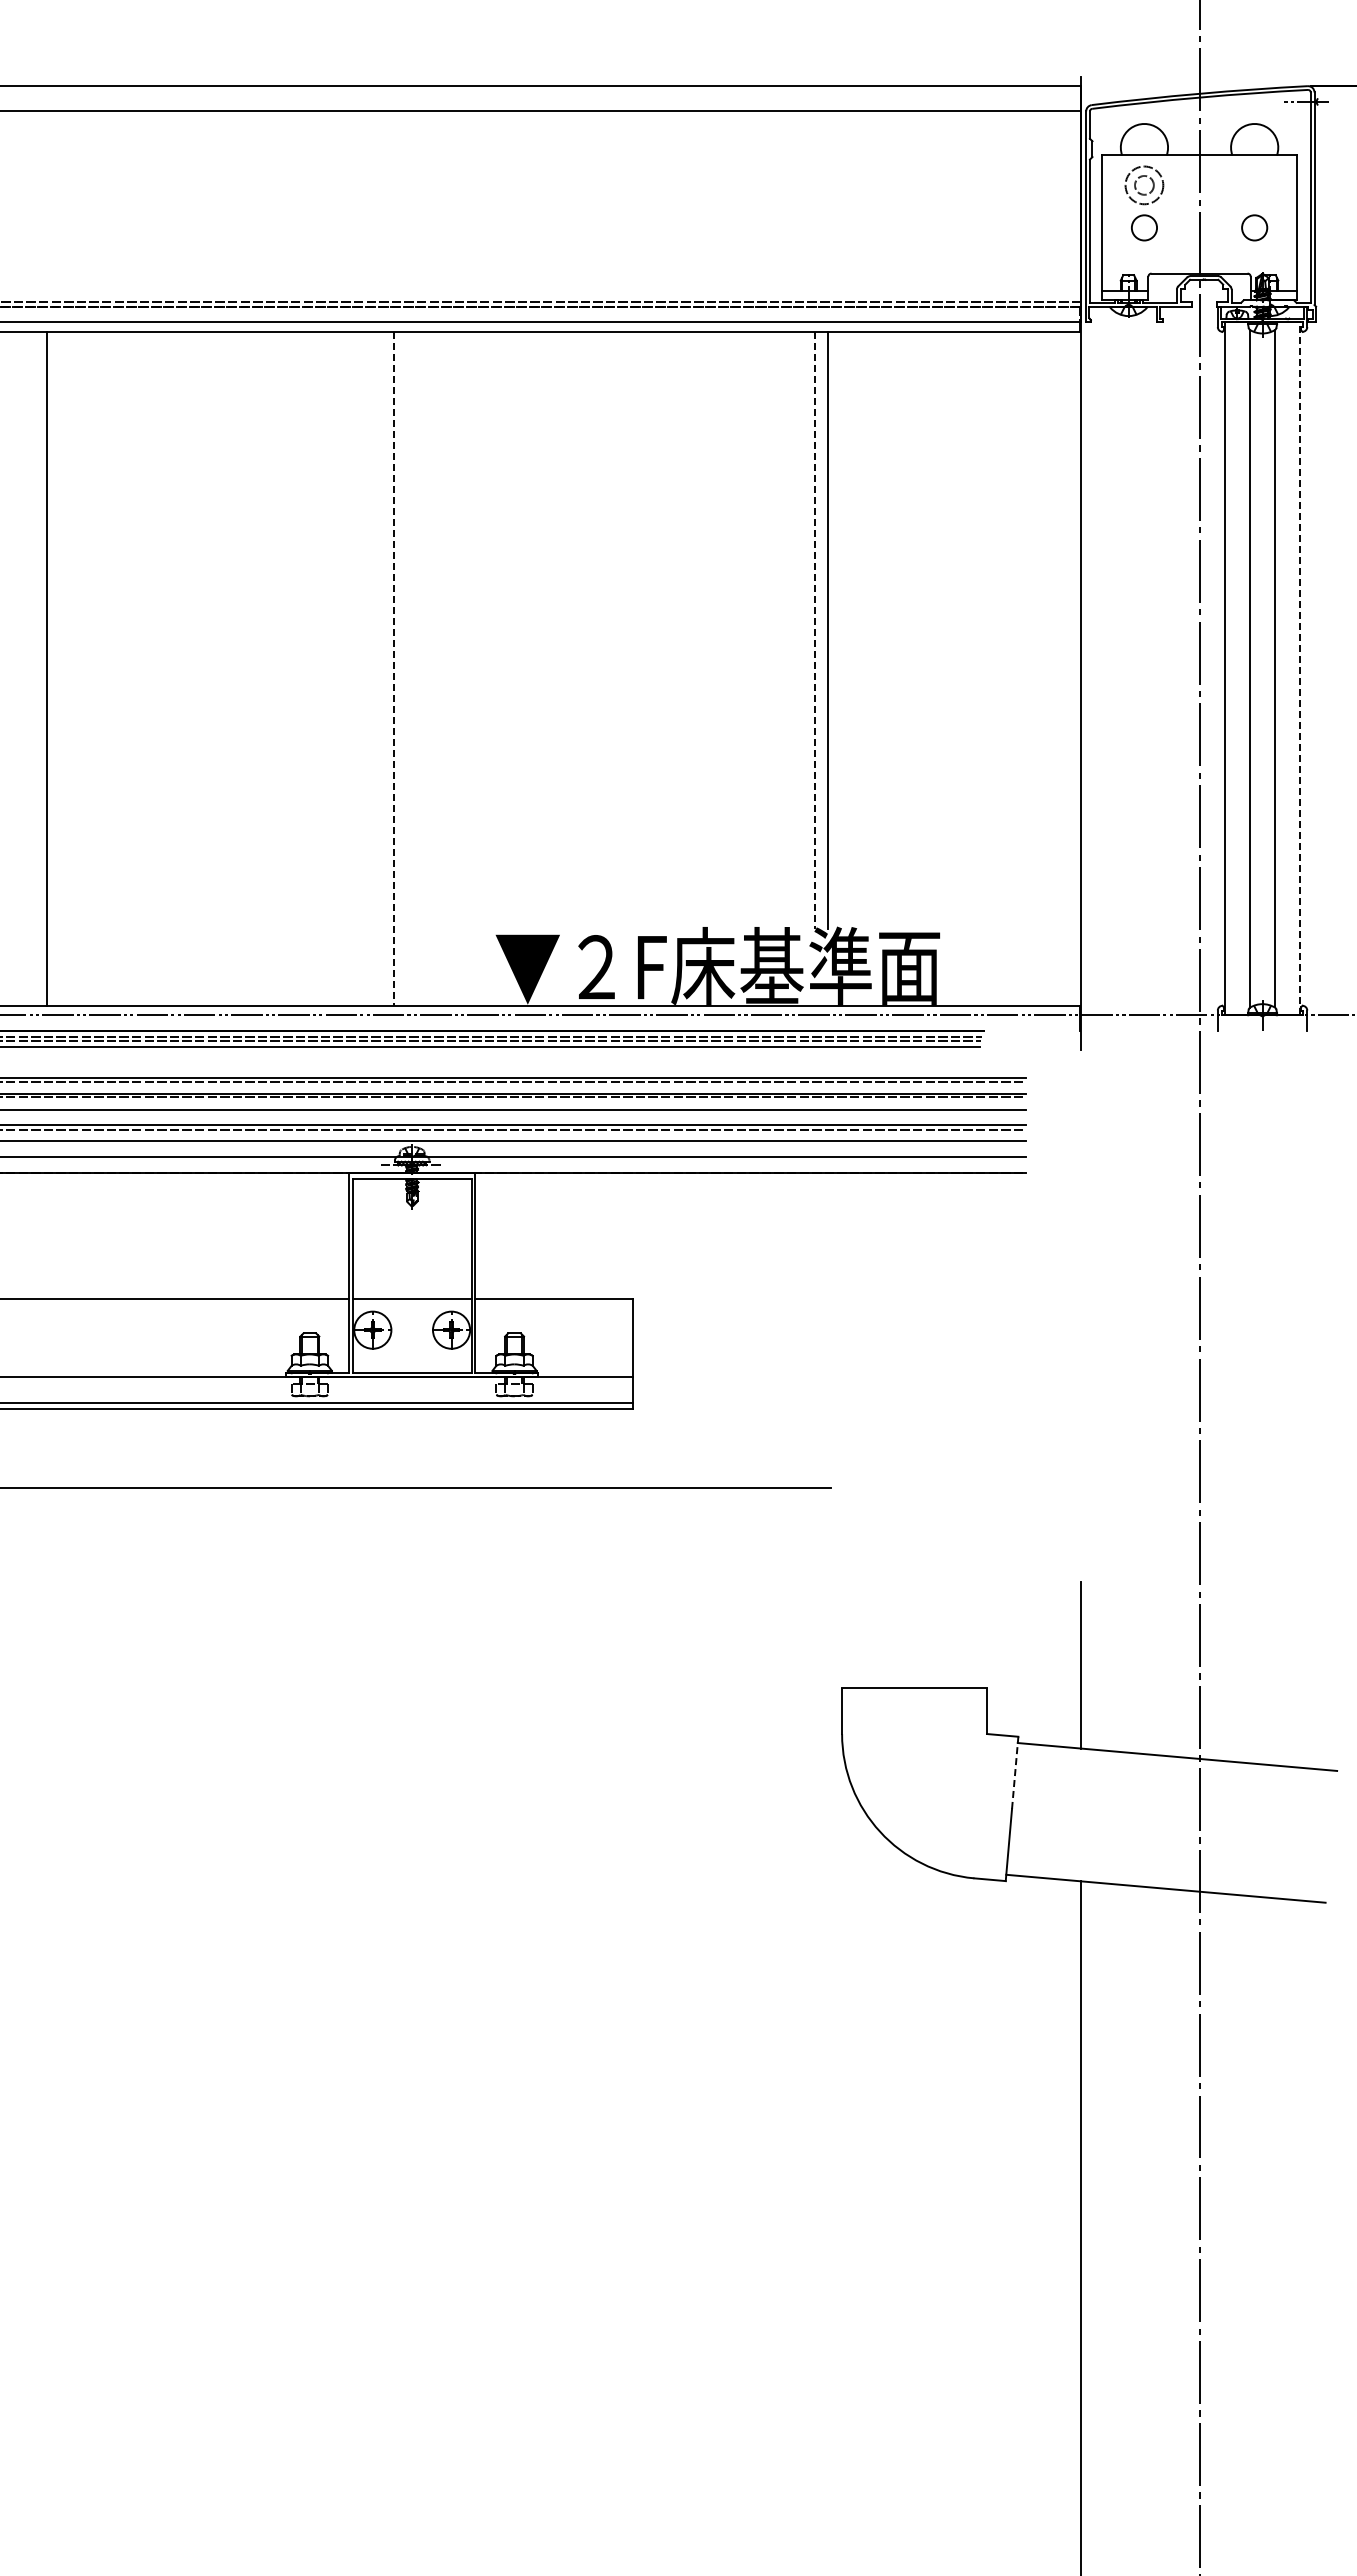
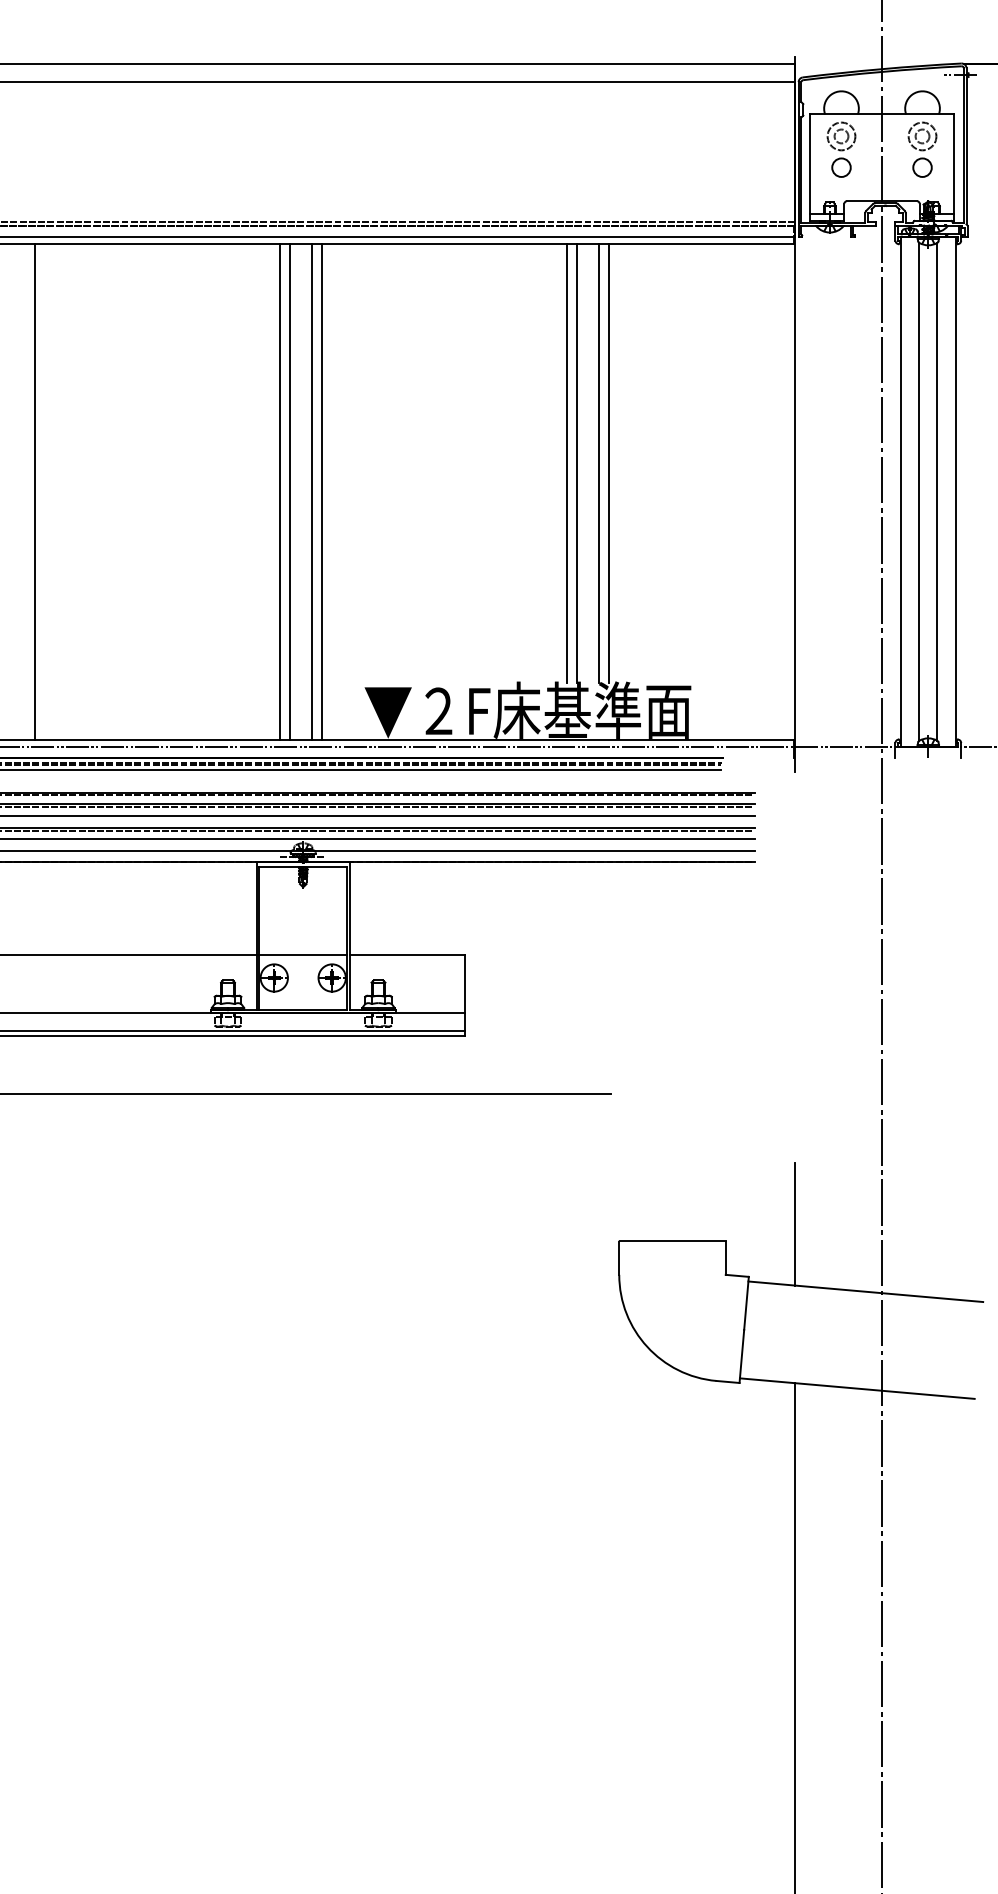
part: (1246, 185) -> (916, 136), added
line: (771, 630) -> (567, 463), added
line: (784, 630) -> (576, 463), added
line: (815, 630) -> (599, 463), dashed -> solid
line: (380, 668) -> (279, 491), added
line: (393, 668) -> (289, 491), dashed -> solid
line: (424, 668) -> (312, 491), added
line: (437, 668) -> (321, 491), added
line: (1300, 668) -> (956, 491), dashed -> solid
line: (1015, 1772) -> (746, 1303), dashed -> solid

